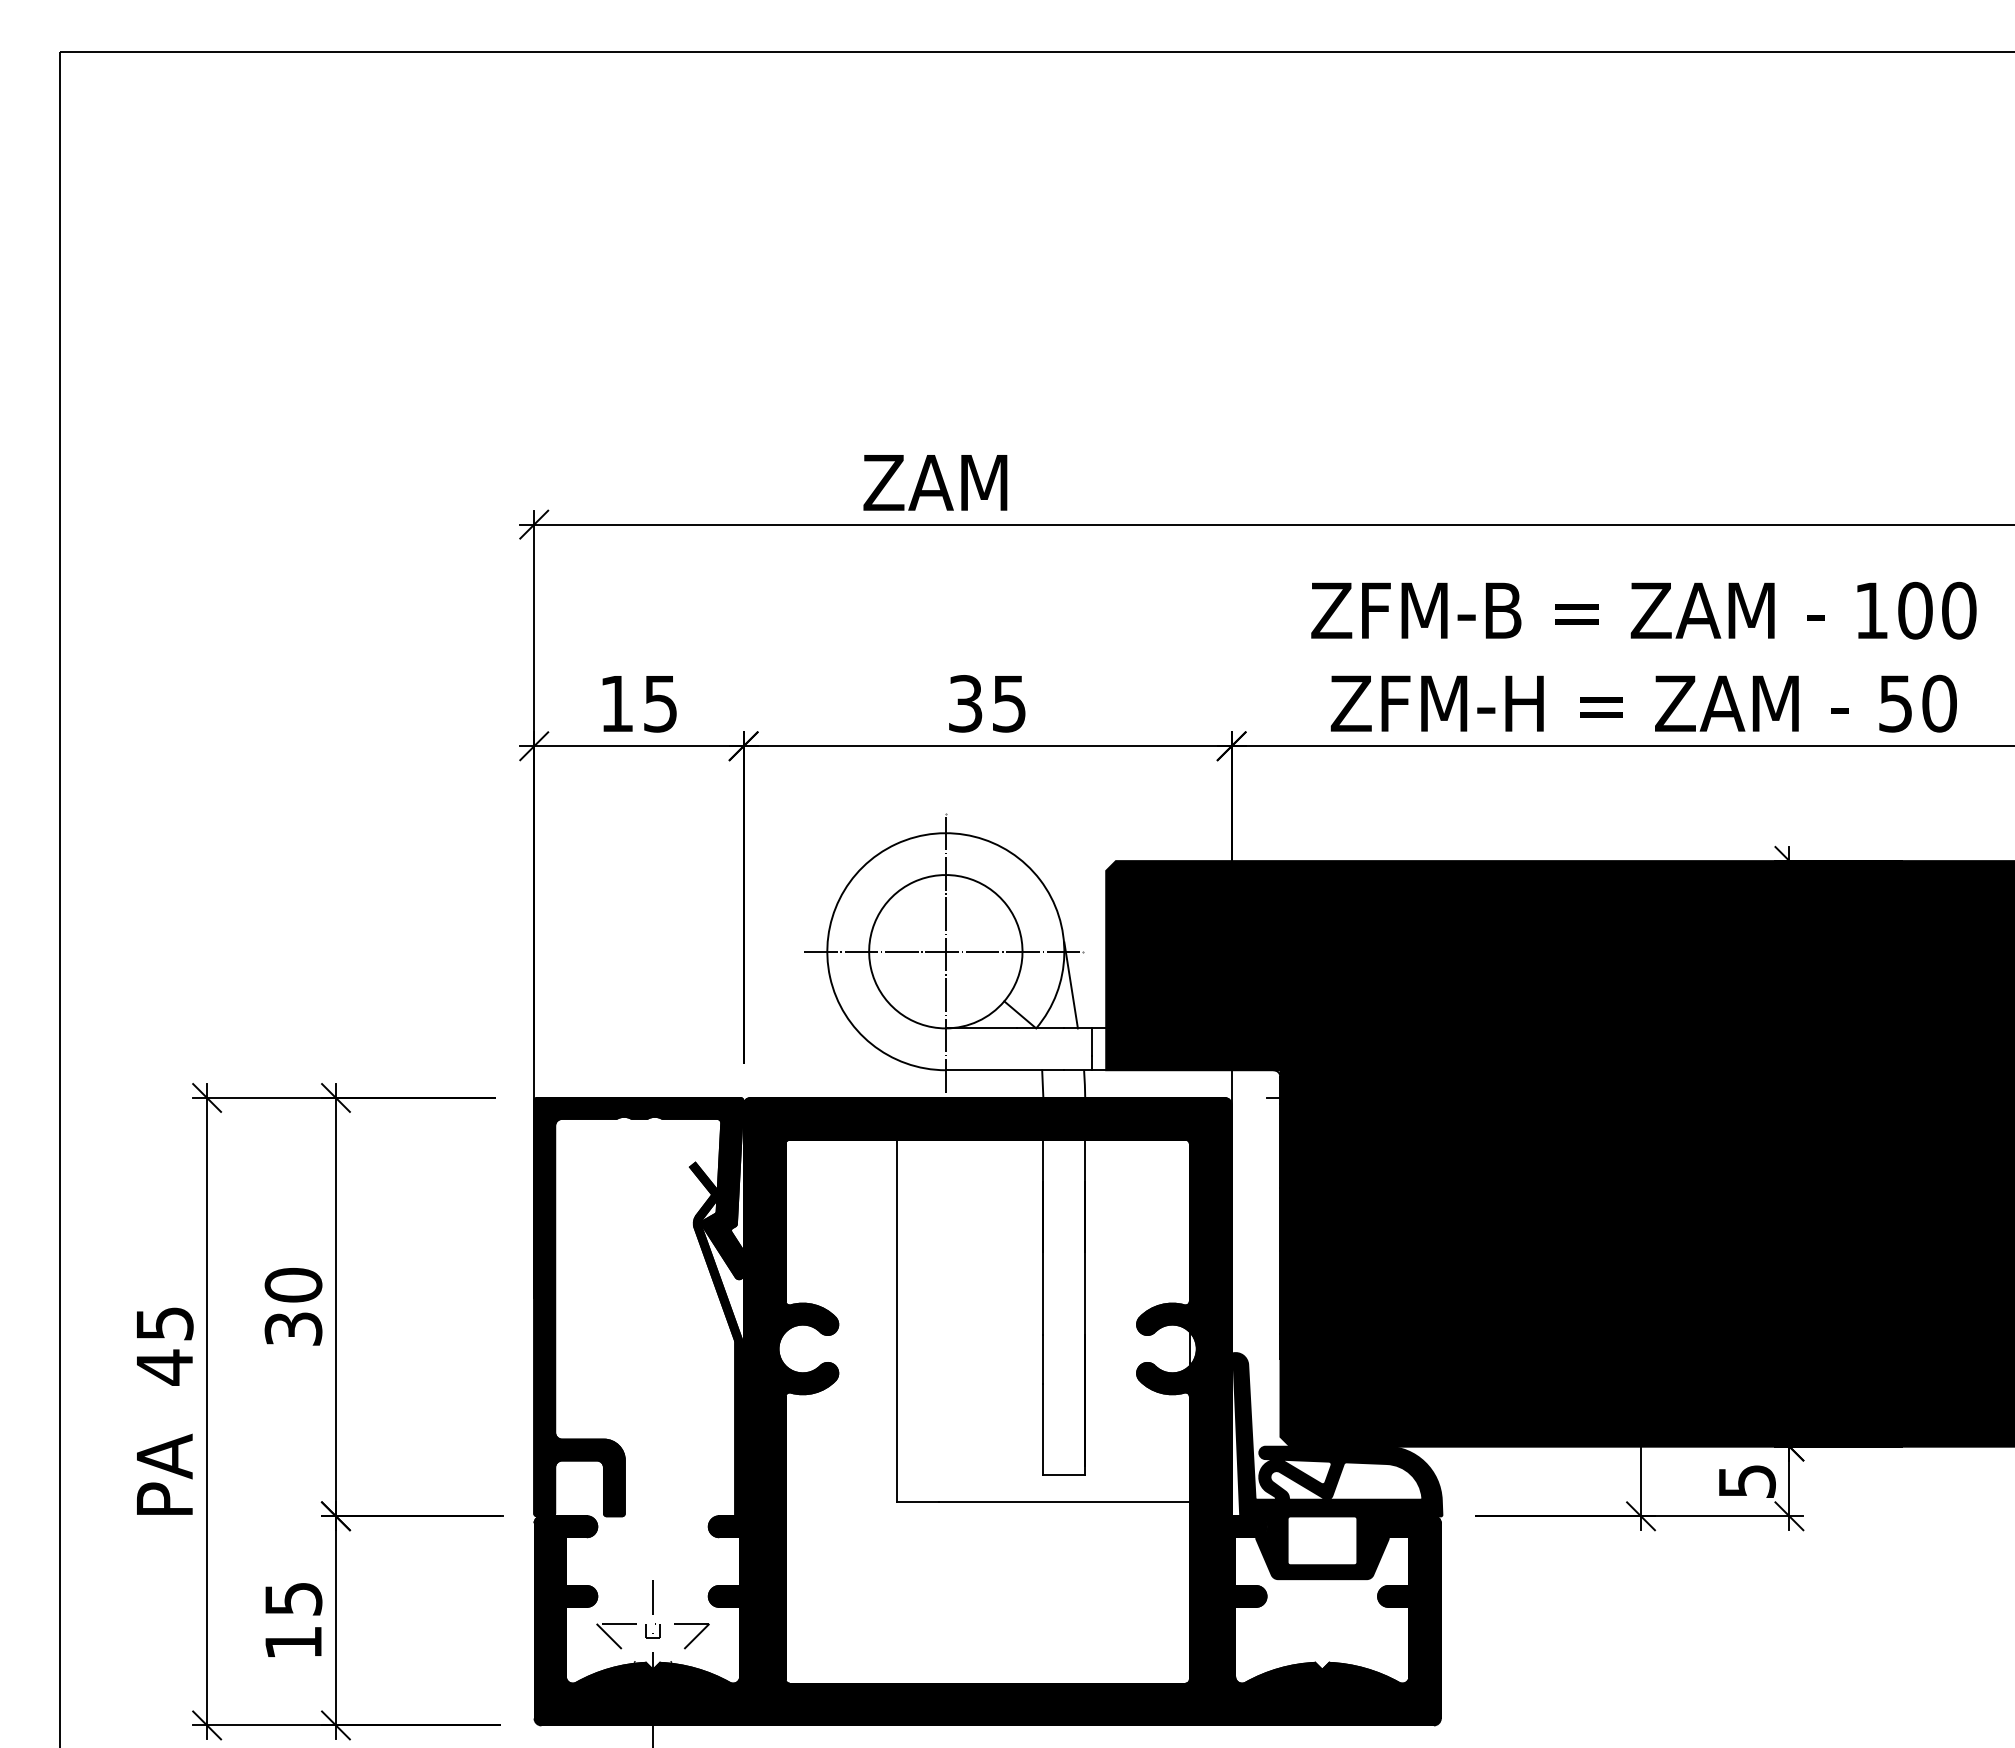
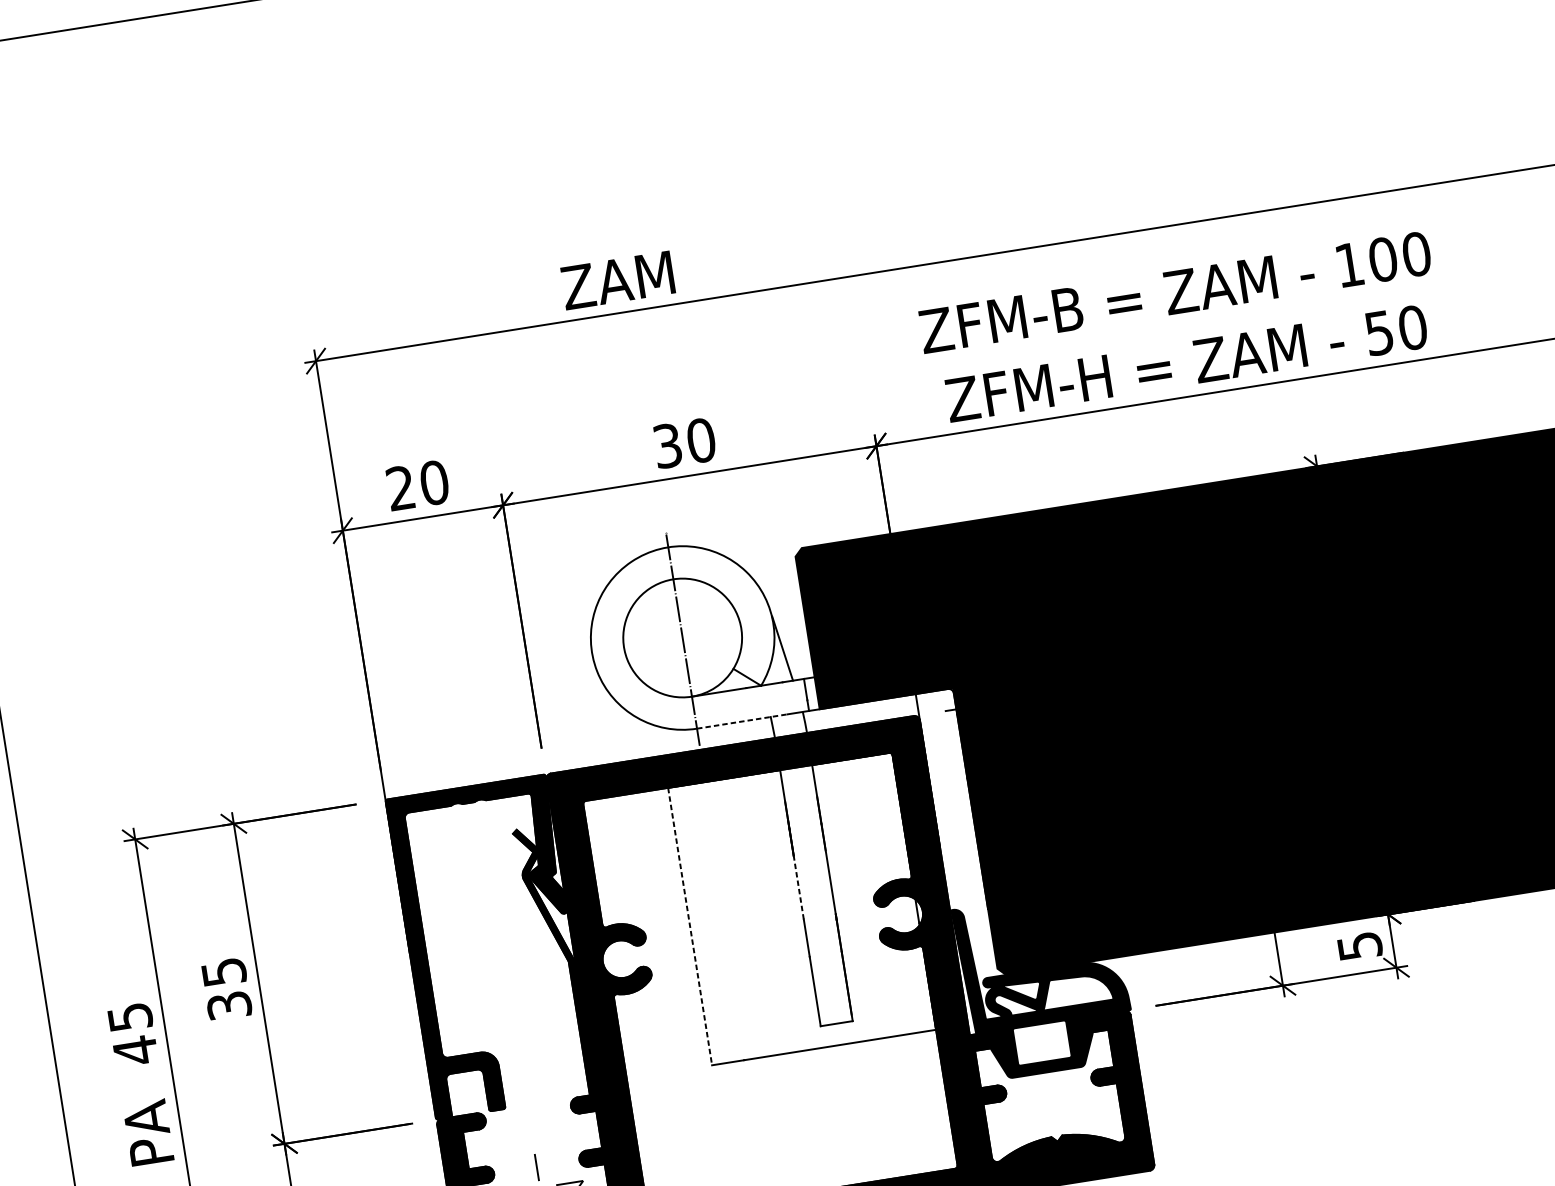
text: (639, 703) -> (418, 485), 15 -> 20
text: (1009, 703) -> (701, 440), 35 -> 30
line: (943, 951) -> (680, 638), removed
line: (1005, 1070) -> (742, 721), solid -> dashed
text: (293, 1285) -> (224, 972), 30 -> 35
line: (1043, 1293) -> (798, 887), solid -> dashed
line: (897, 1321) -> (690, 926), solid -> dashed

